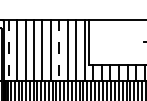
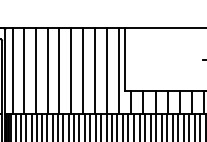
line: (9, 51) -> (13, 72), dashed -> solid
line: (59, 51) -> (83, 72), dashed -> solid

